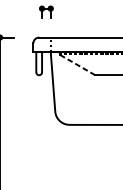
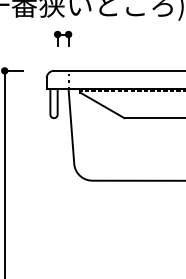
line: (77, 65) -> (102, 105), dashed -> solid

